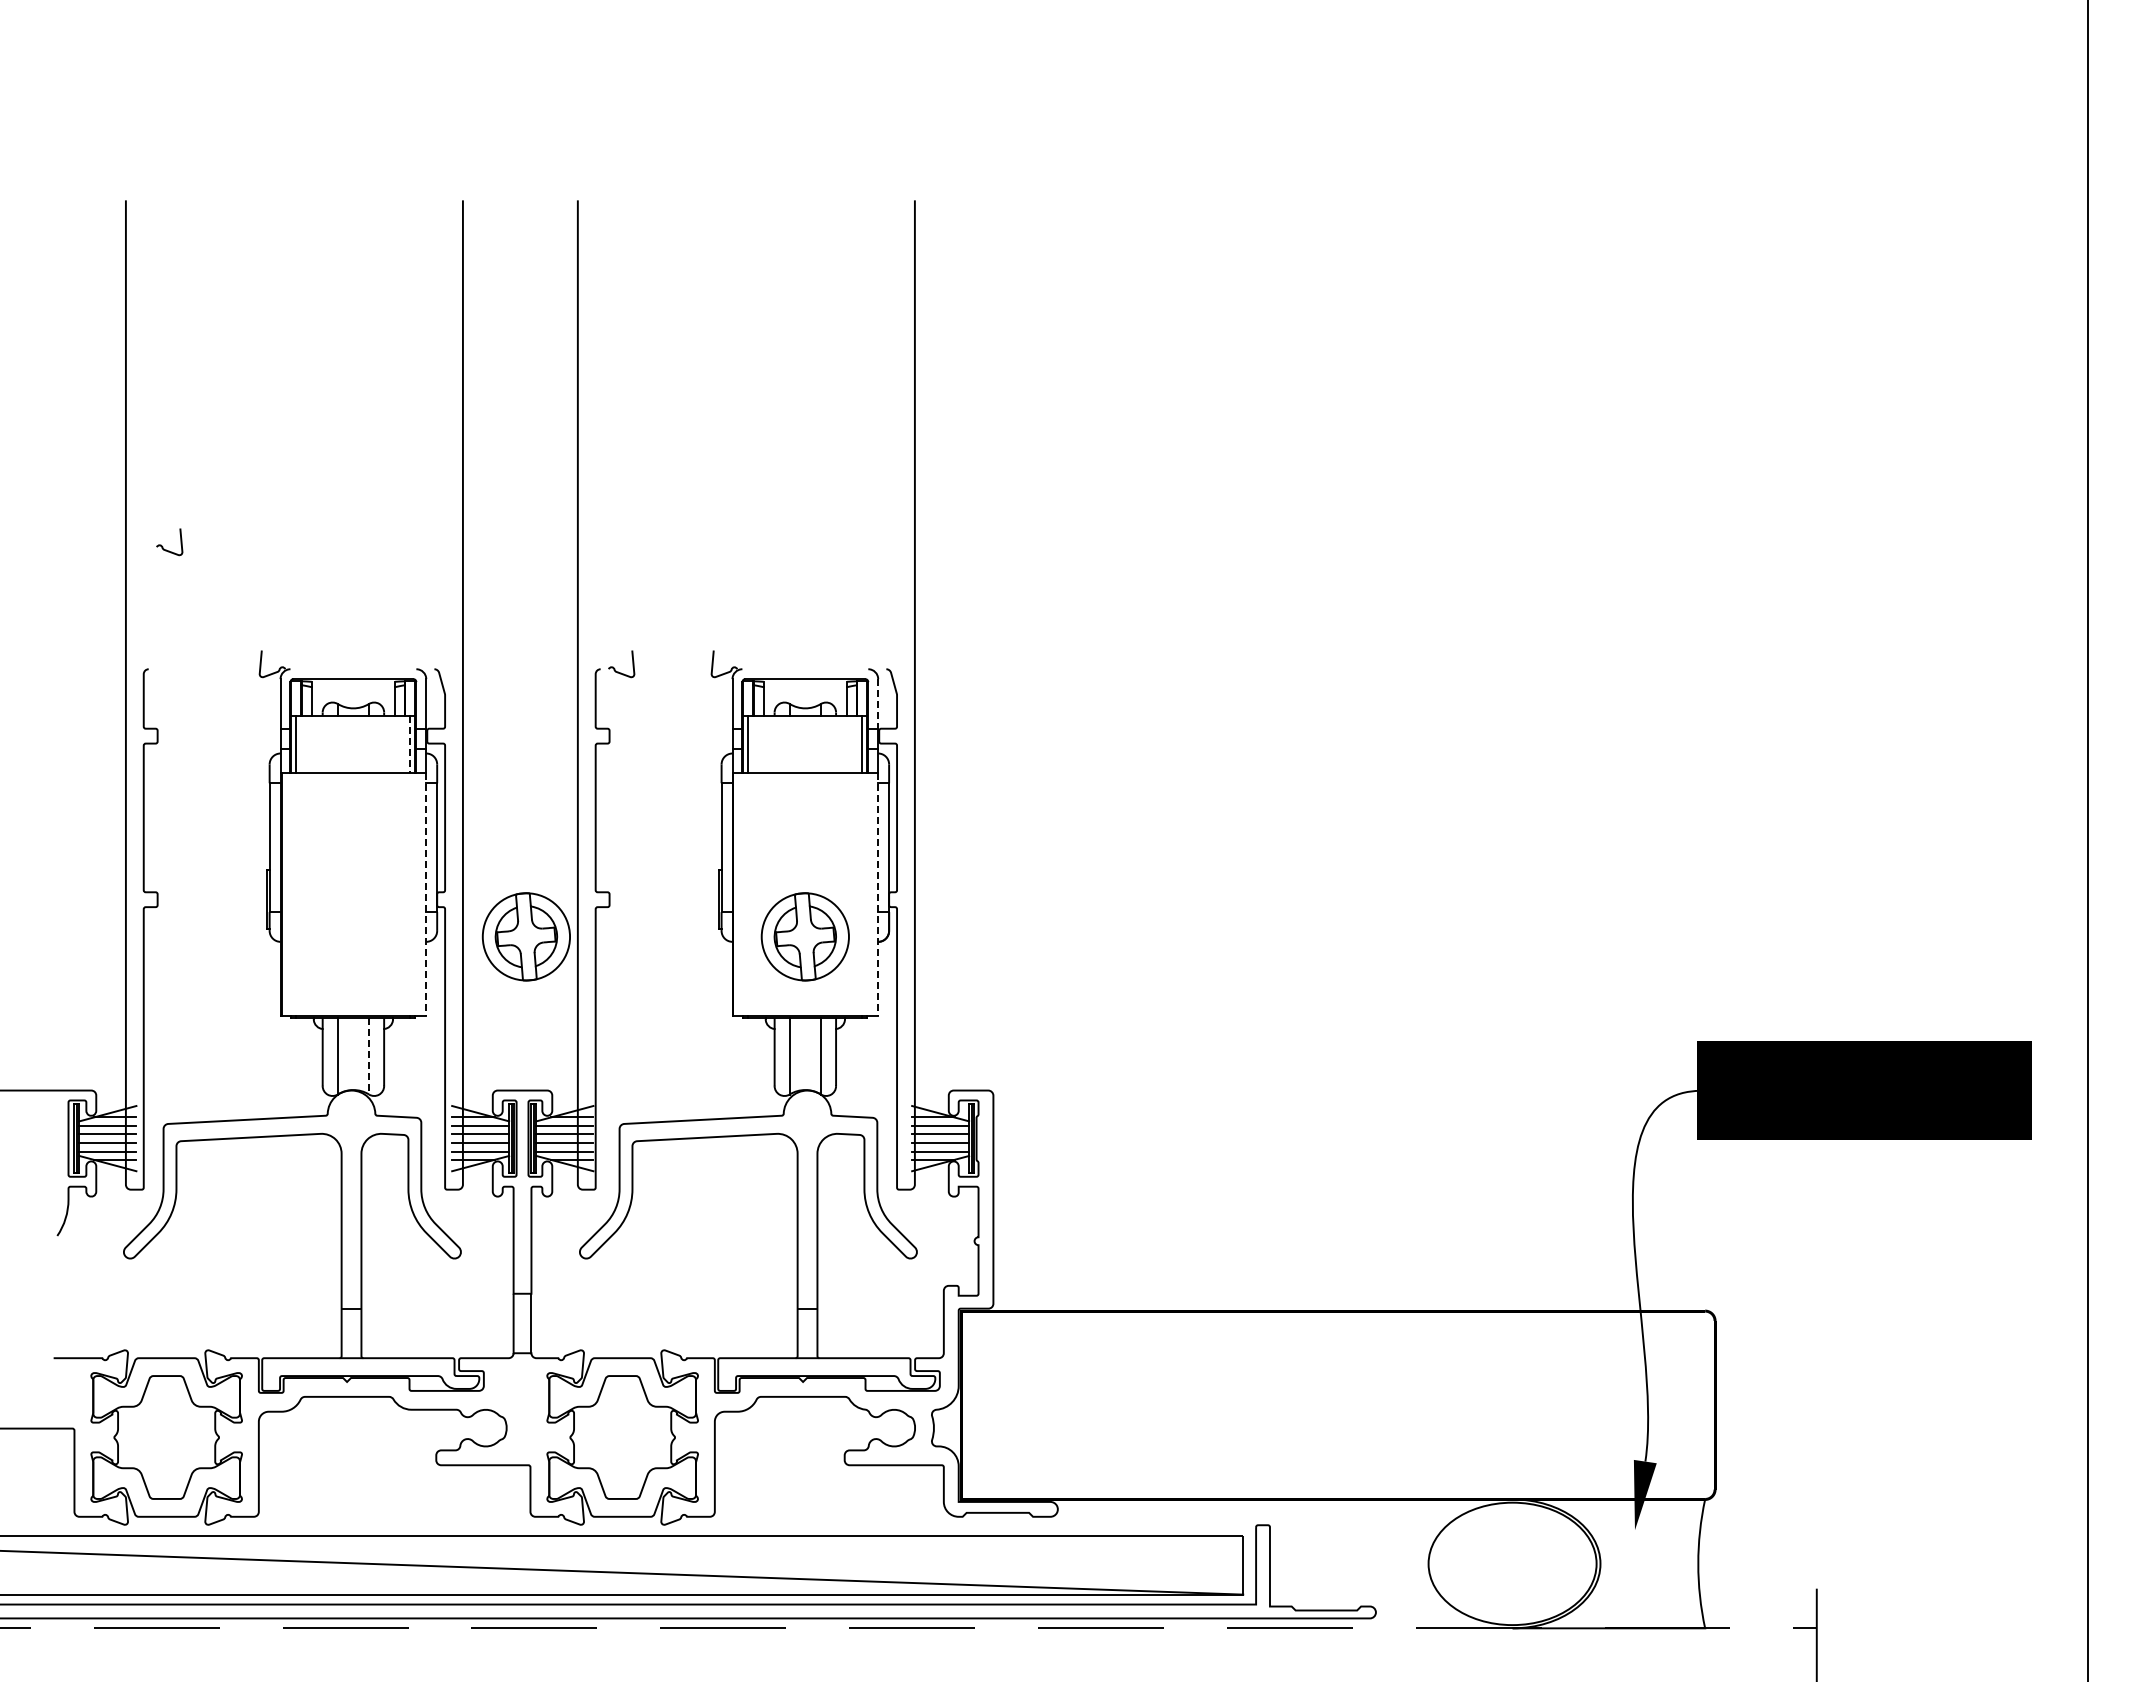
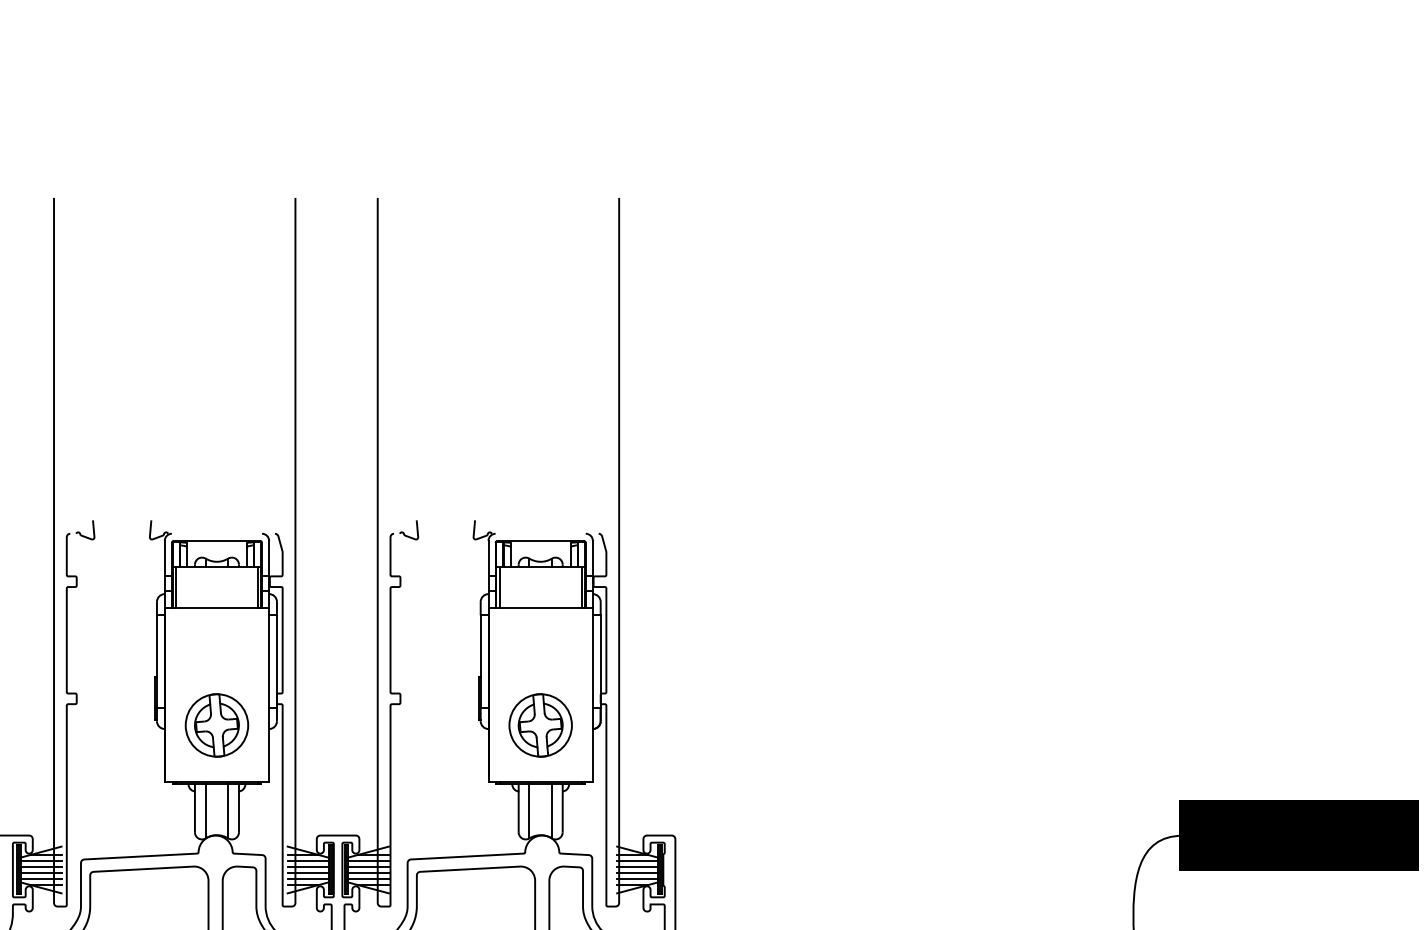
curve: (163, 546) -> (80, 533), moved
line: (878, 703) -> (593, 558), dashed -> solid
line: (410, 744) -> (257, 587), dashed -> solid
line: (426, 895) -> (269, 695), dashed -> solid
line: (878, 895) -> (593, 695), dashed -> solid
part: (525, 936) -> (216, 725), moved
line: (368, 1056) -> (227, 811), dashed -> solid

